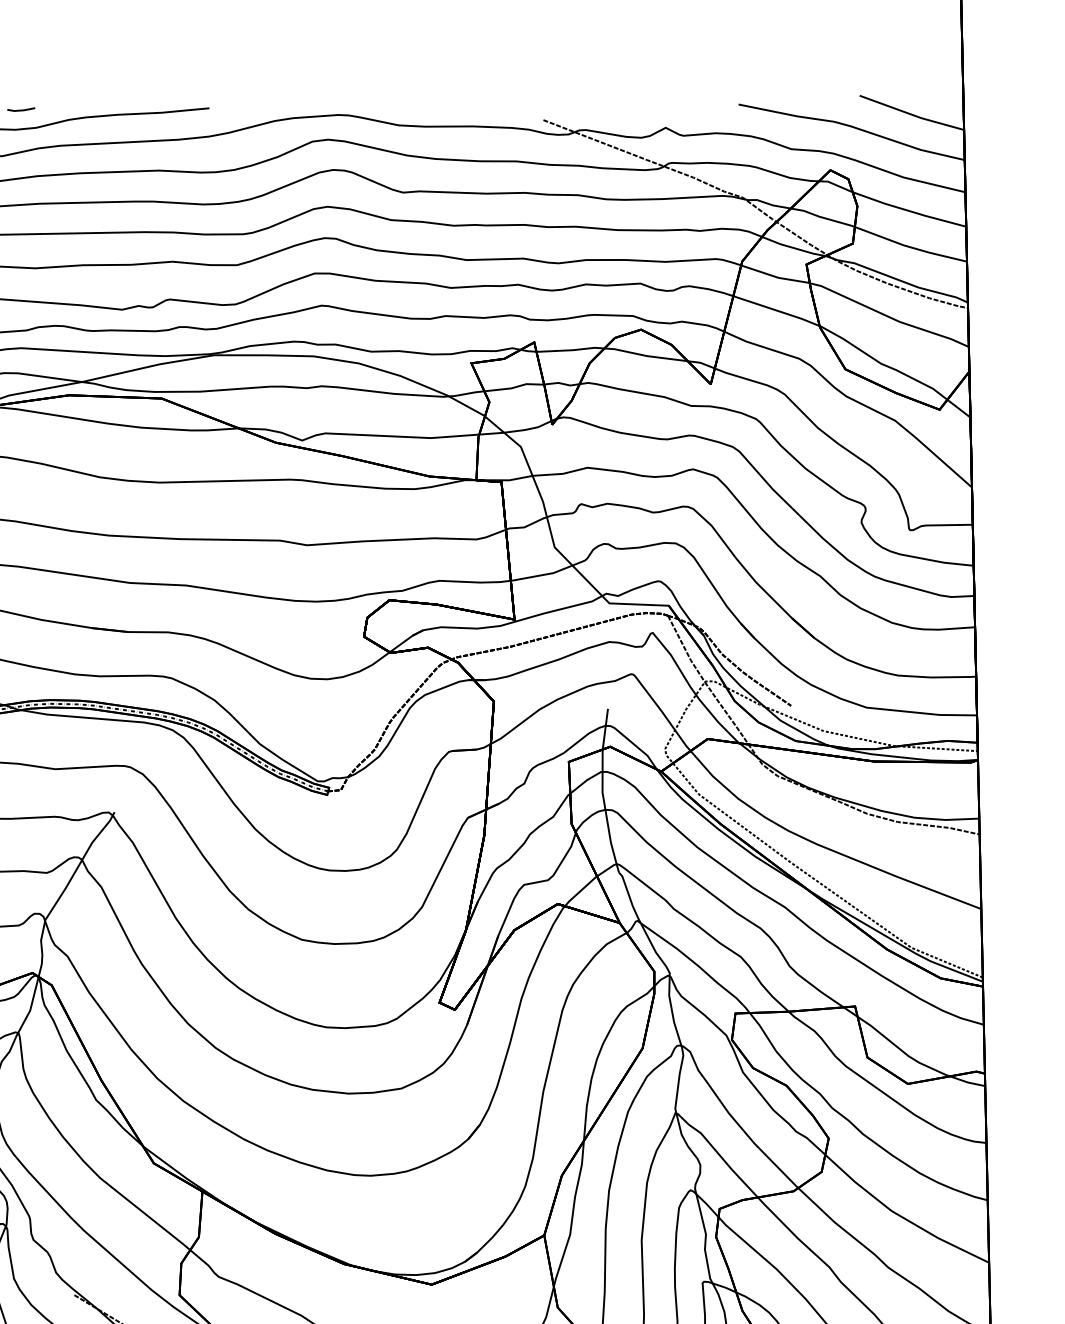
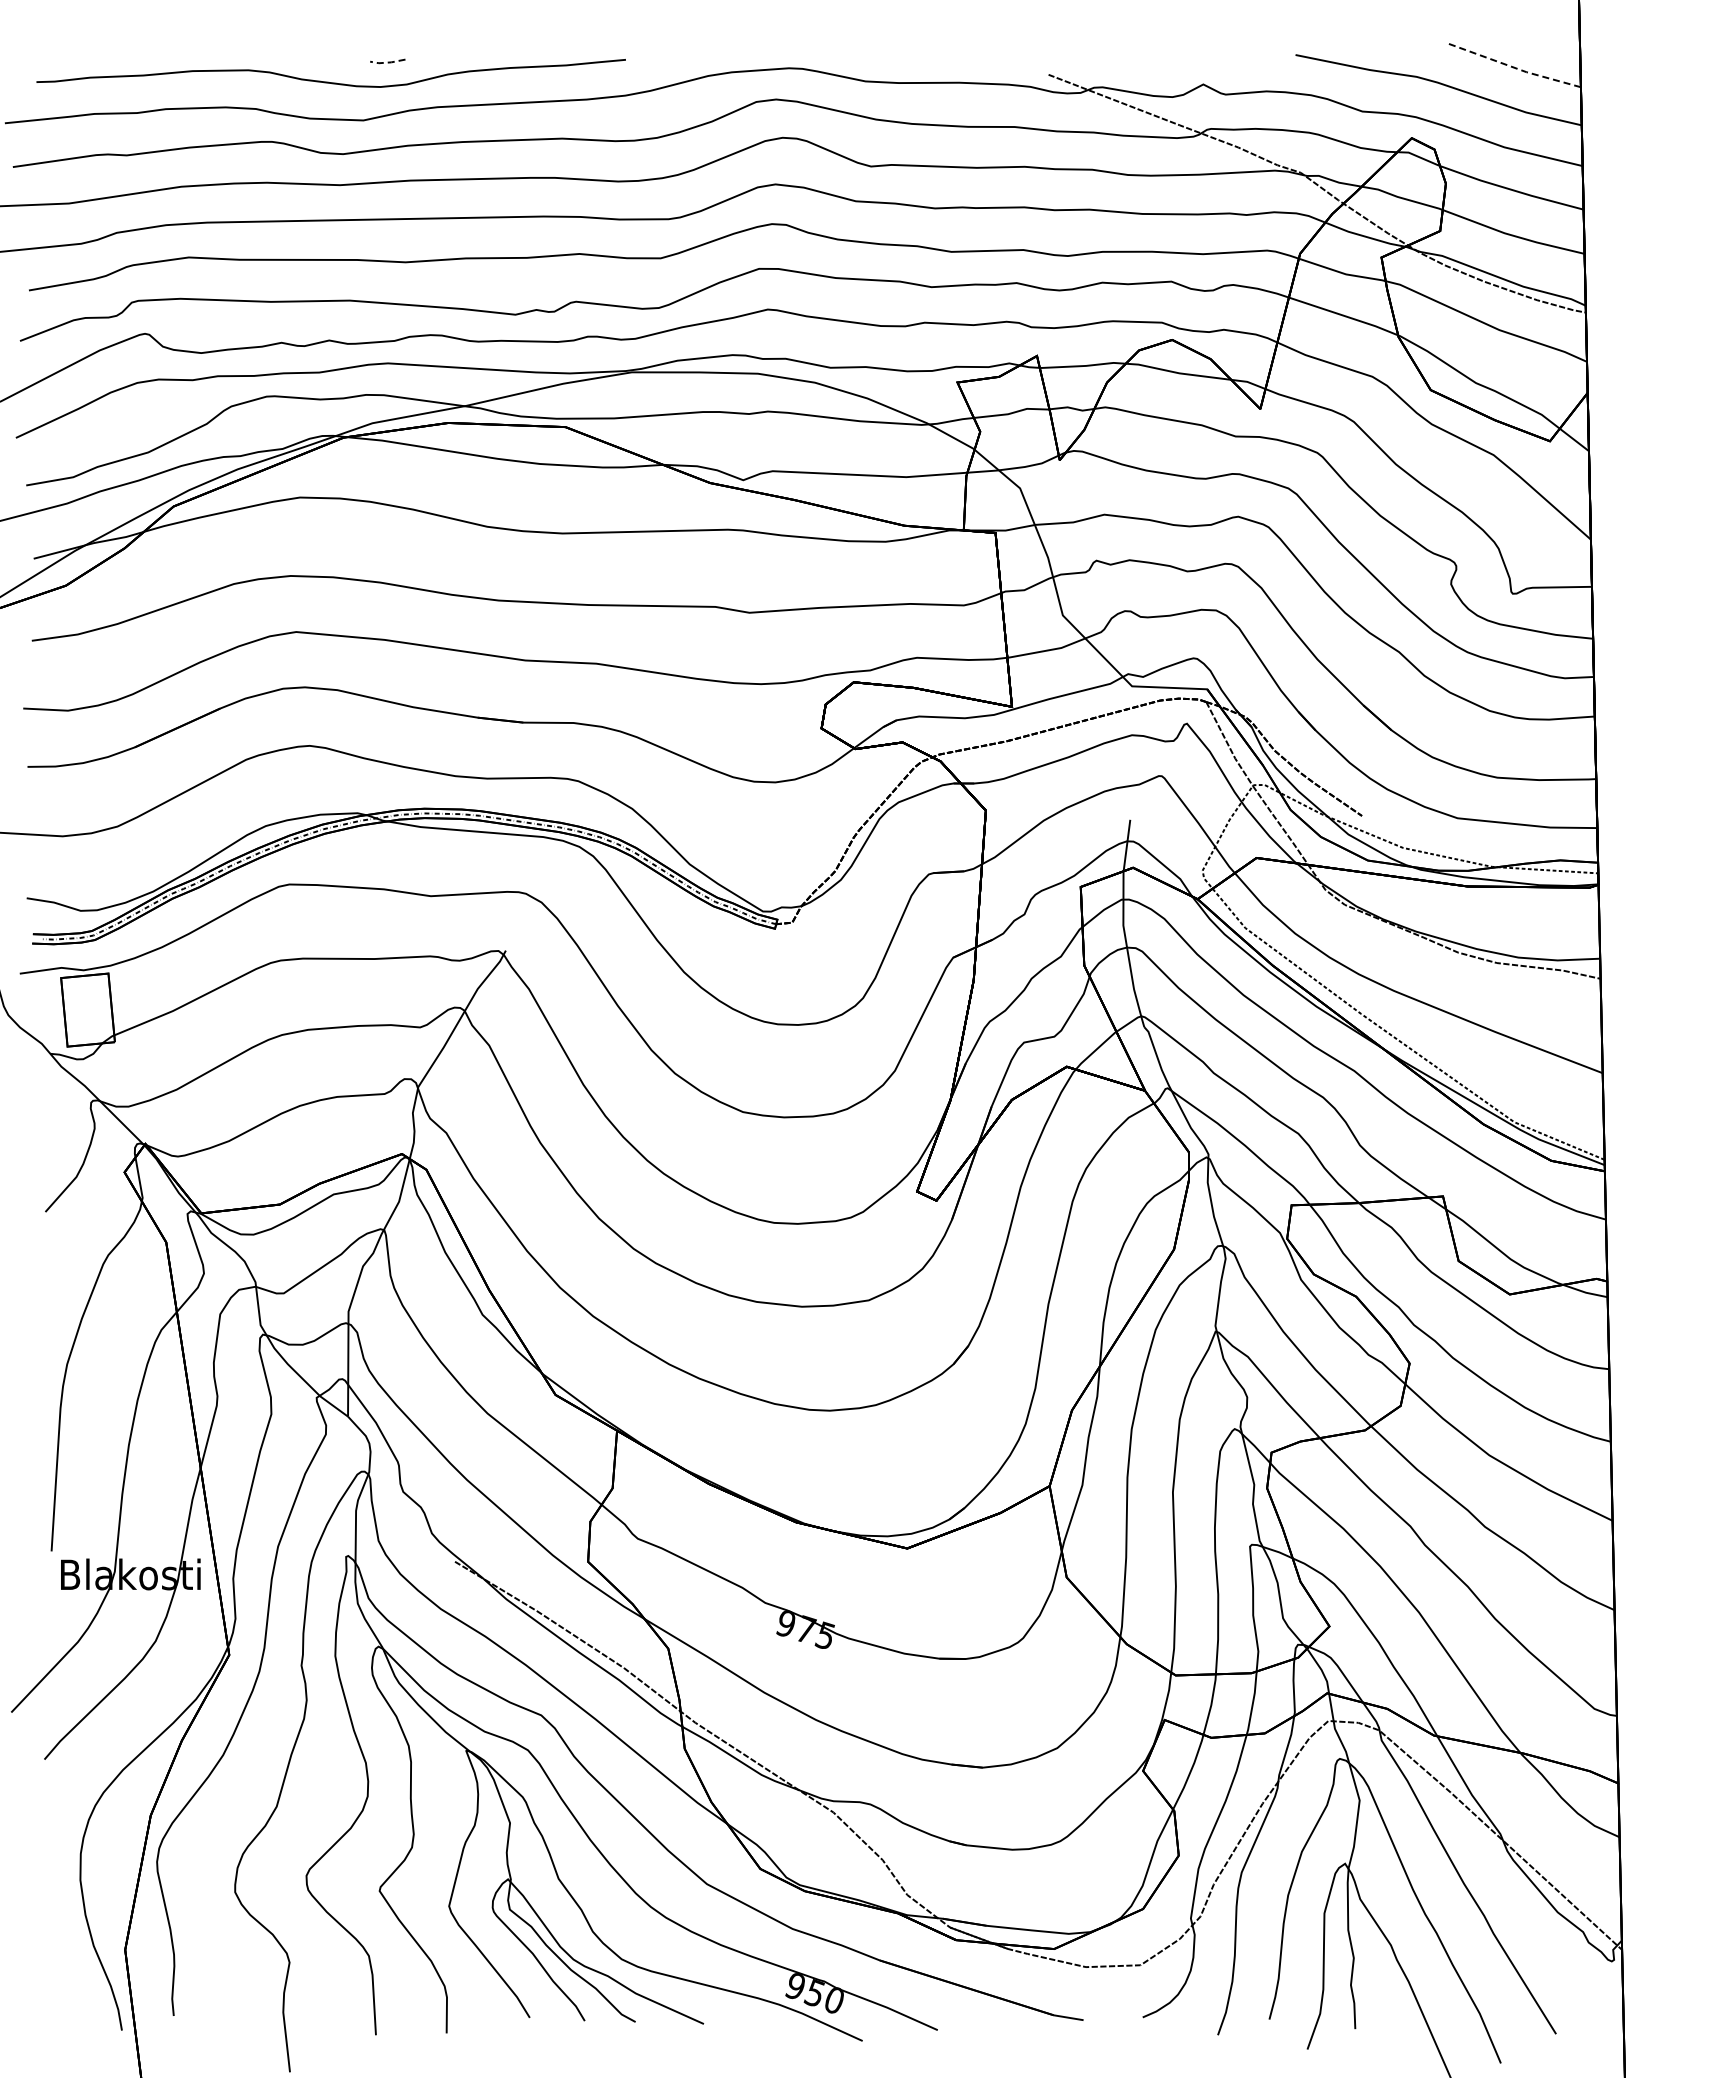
line: (21, 110) -> (387, 62), solid -> dashed
line: (912, 115) -> (1515, 68), solid -> dashed

